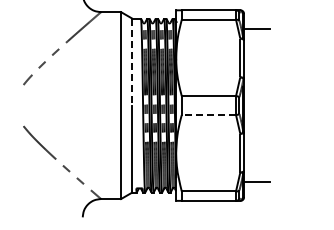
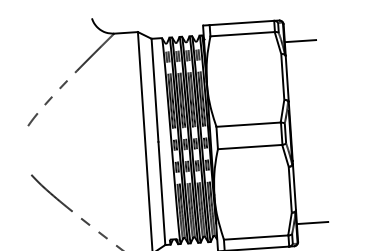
line: (132, 62) -> (155, 90), dashed -> solid
line: (208, 115) -> (249, 147), dashed -> solid

